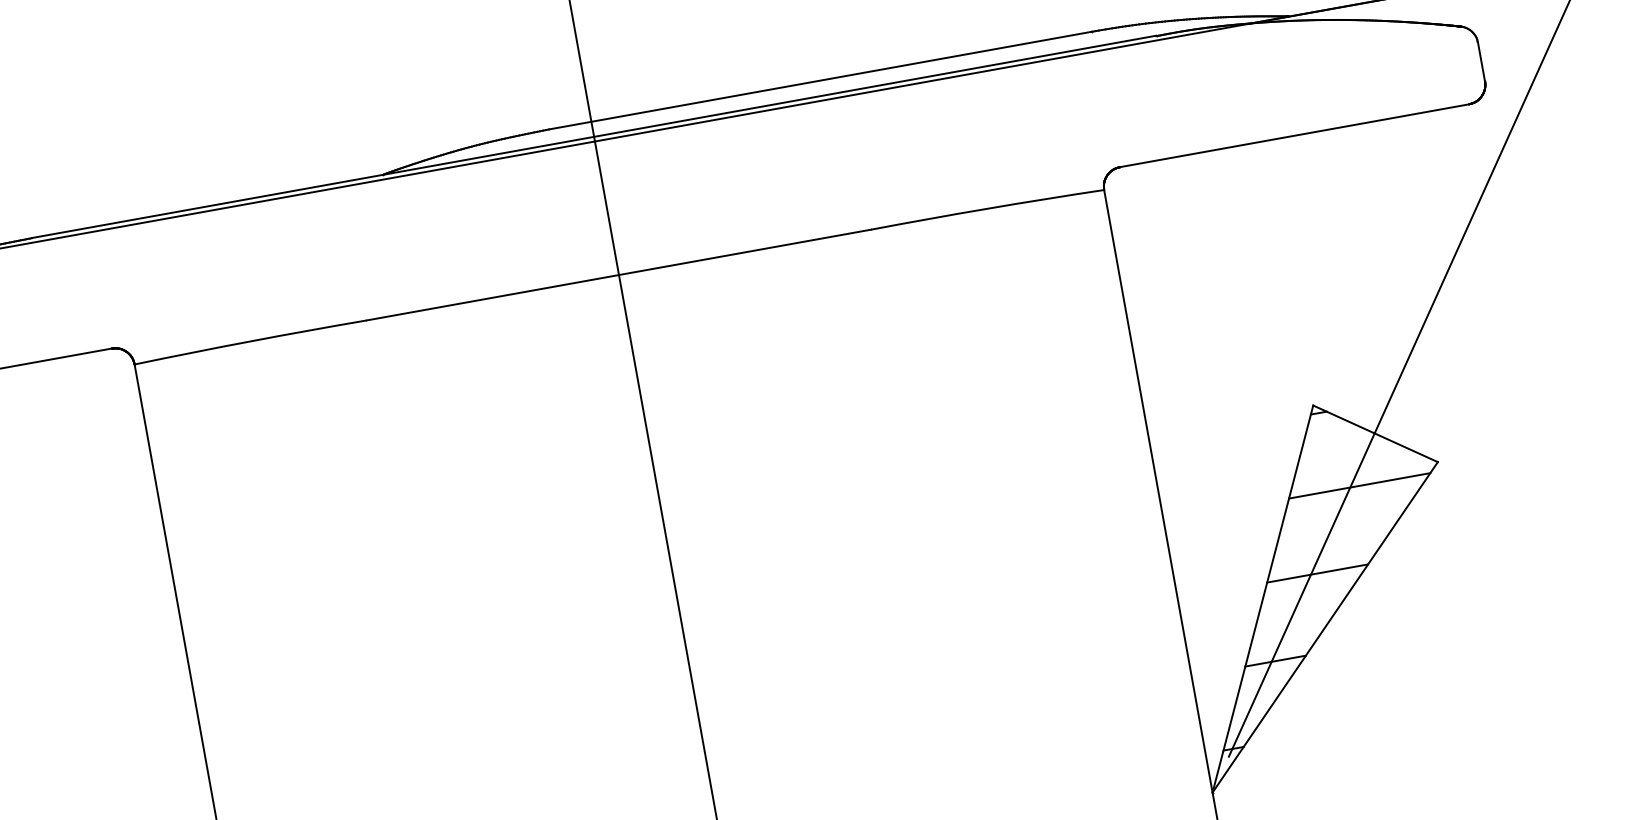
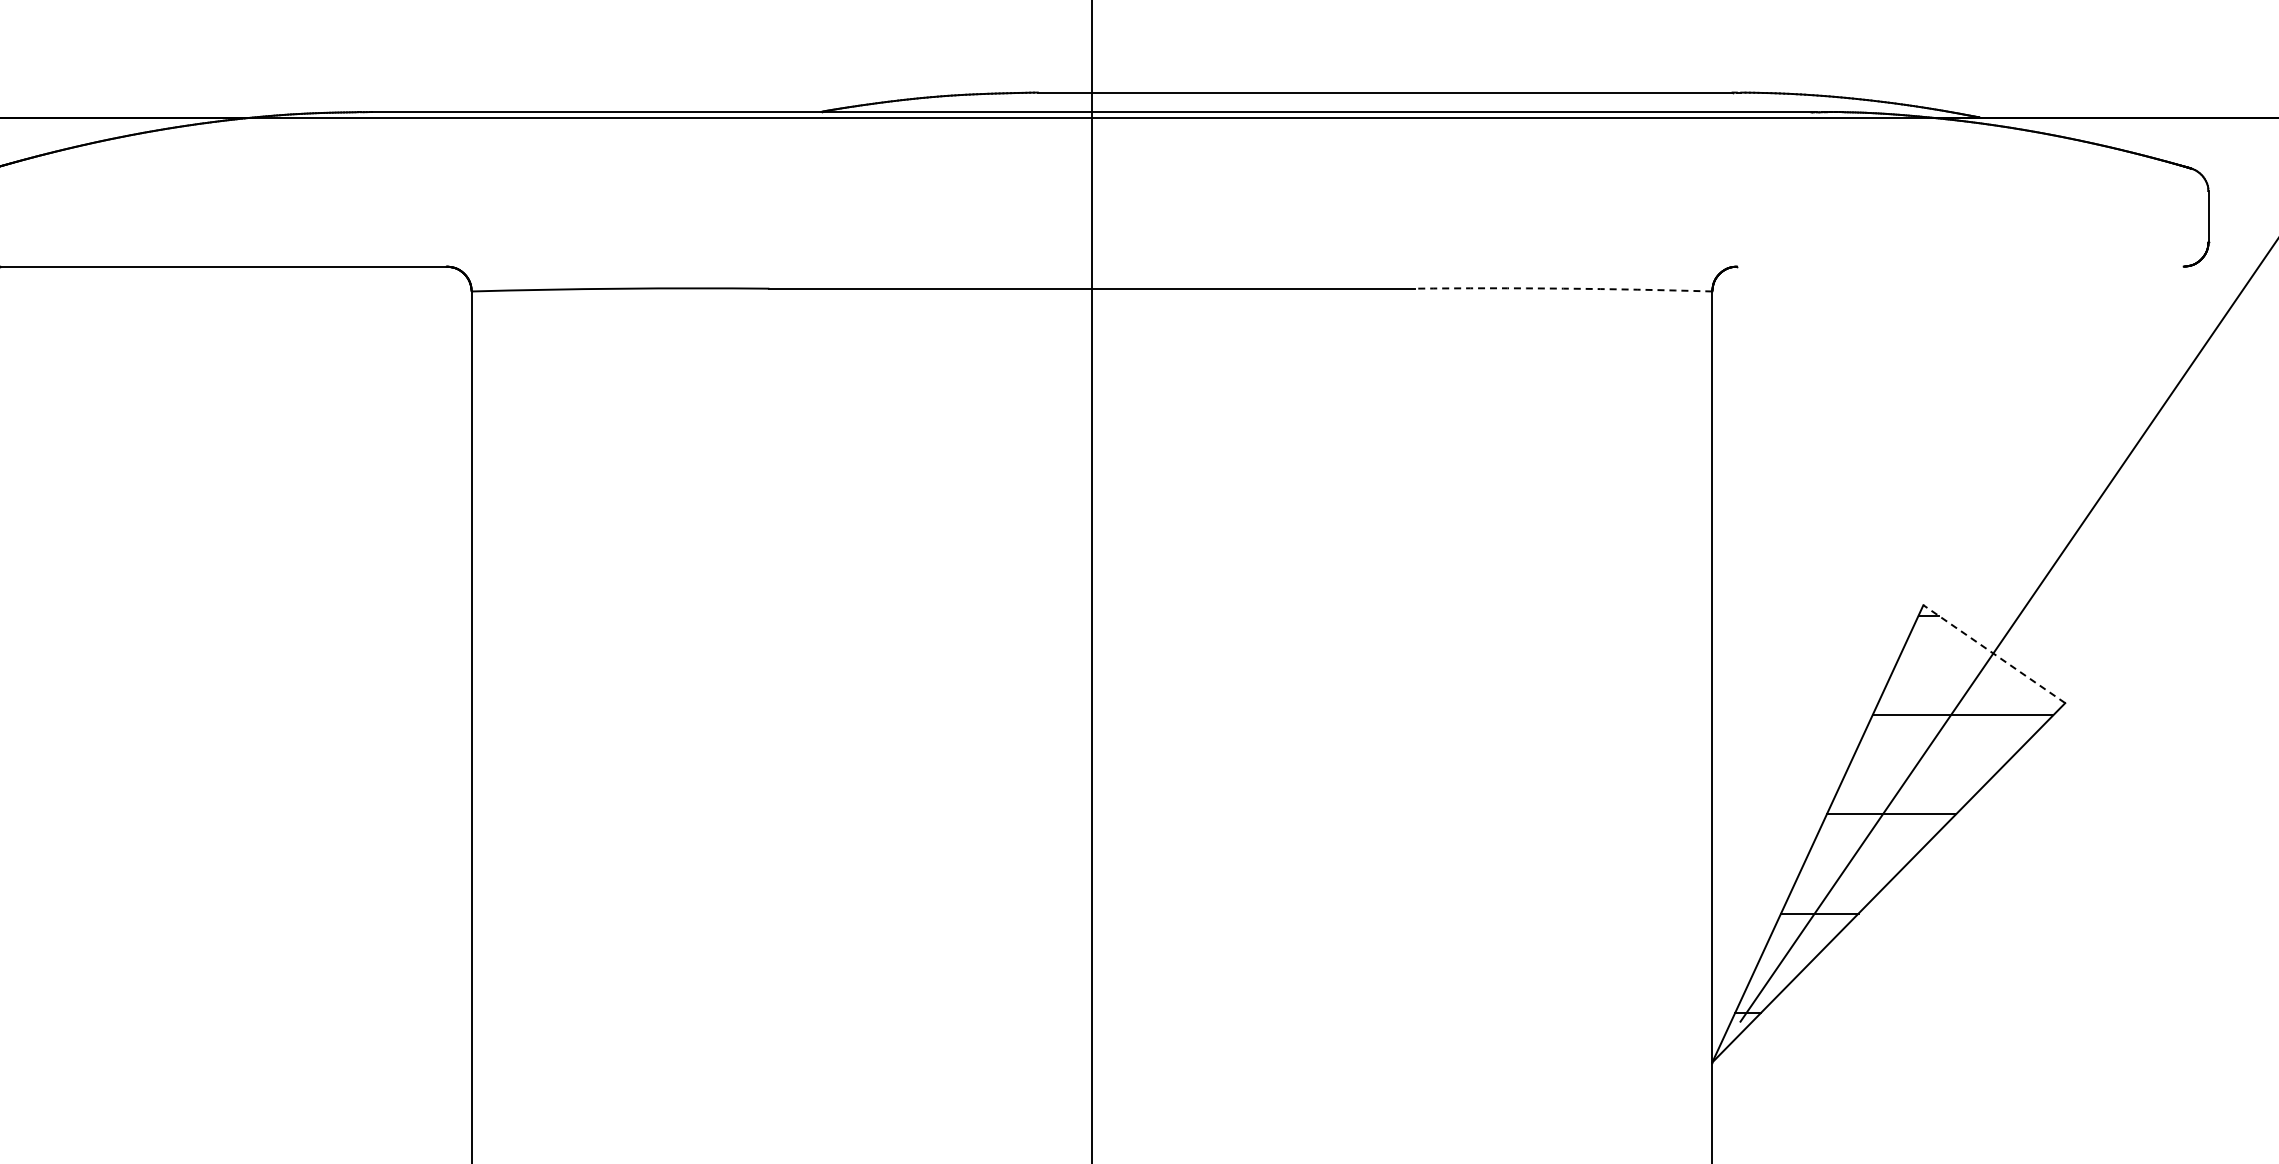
line: (1294, 135) -> (1960, 266), removed
arc: (987, 208) -> (1563, 288), solid -> dashed
line: (1374, 433) -> (1993, 653), solid -> dashed

